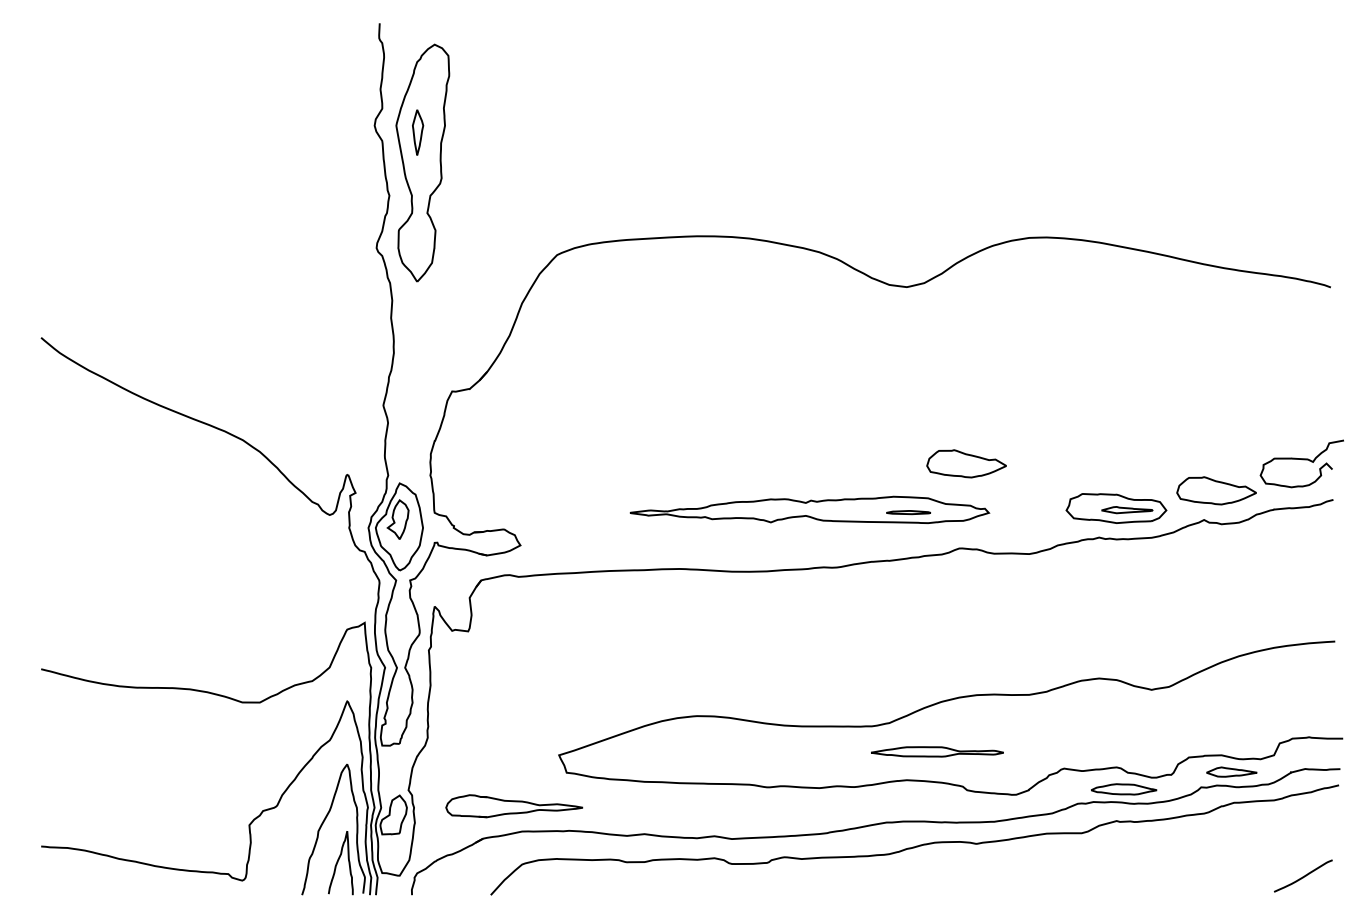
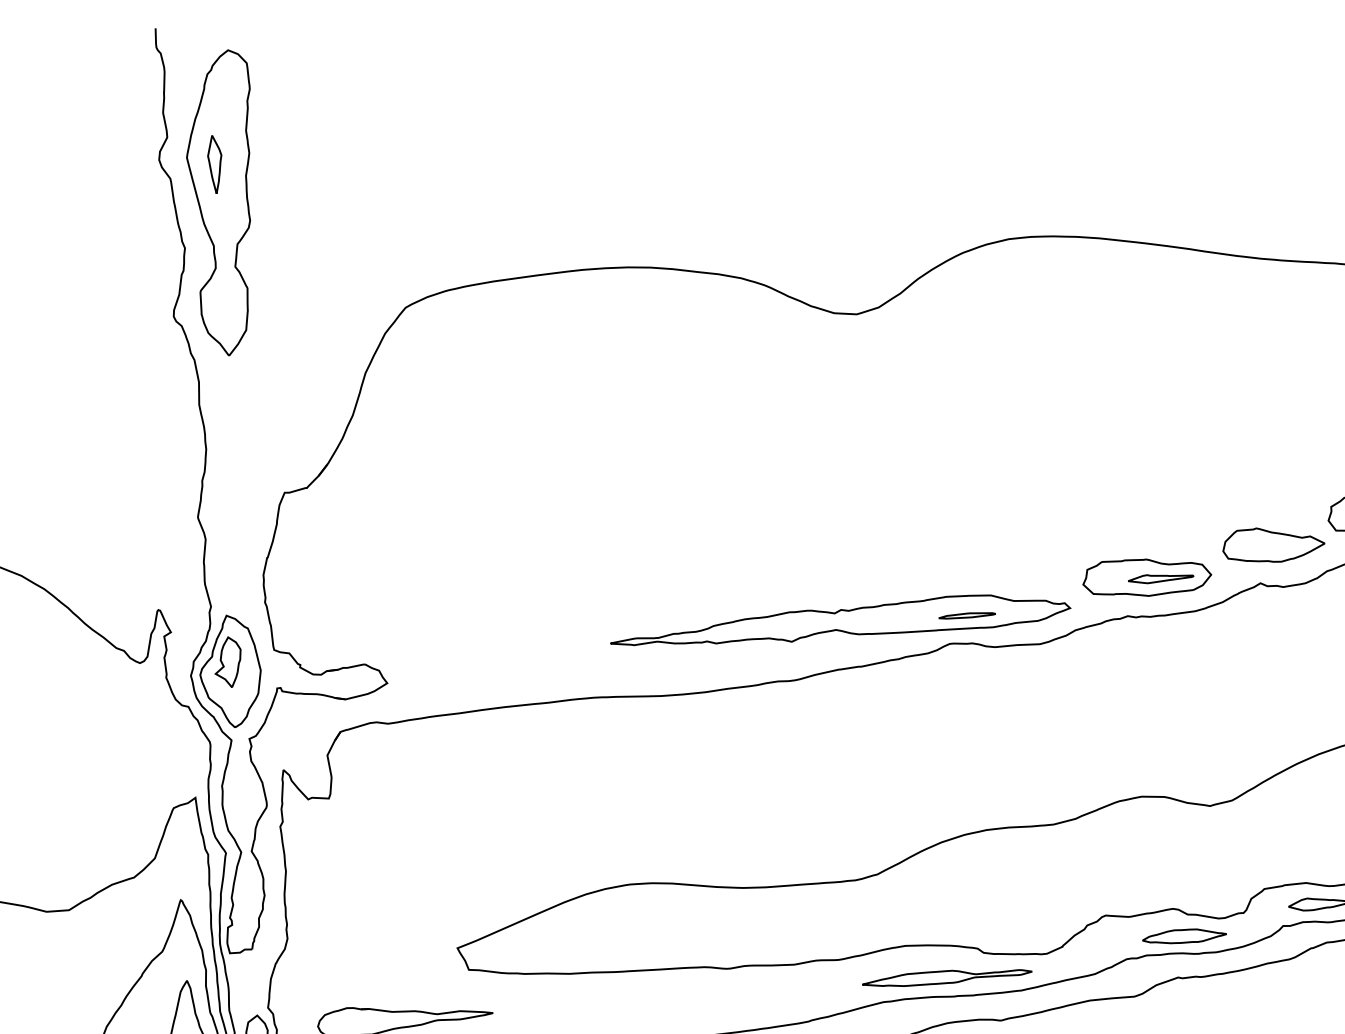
part: (966, 463) -> (950, 534), removed
part: (809, 509) -> (840, 621), moved
part: (937, 751) -> (947, 976), moved

